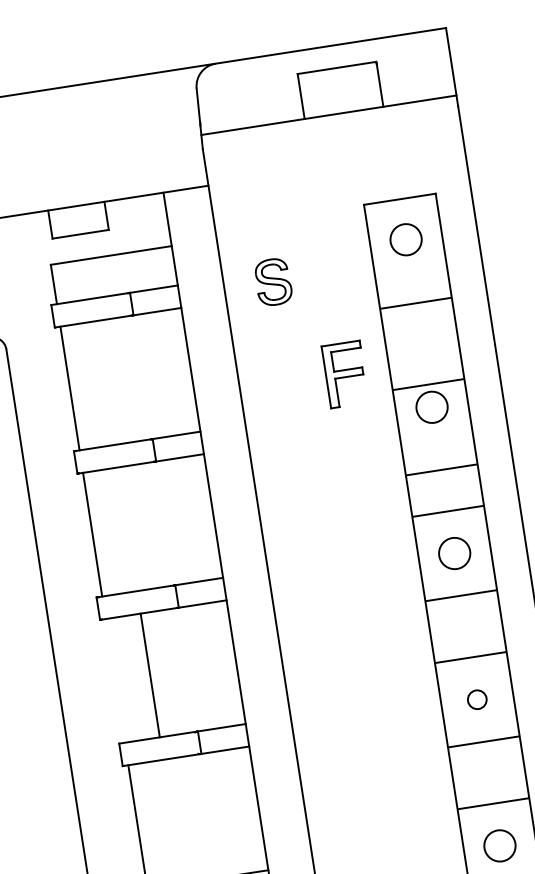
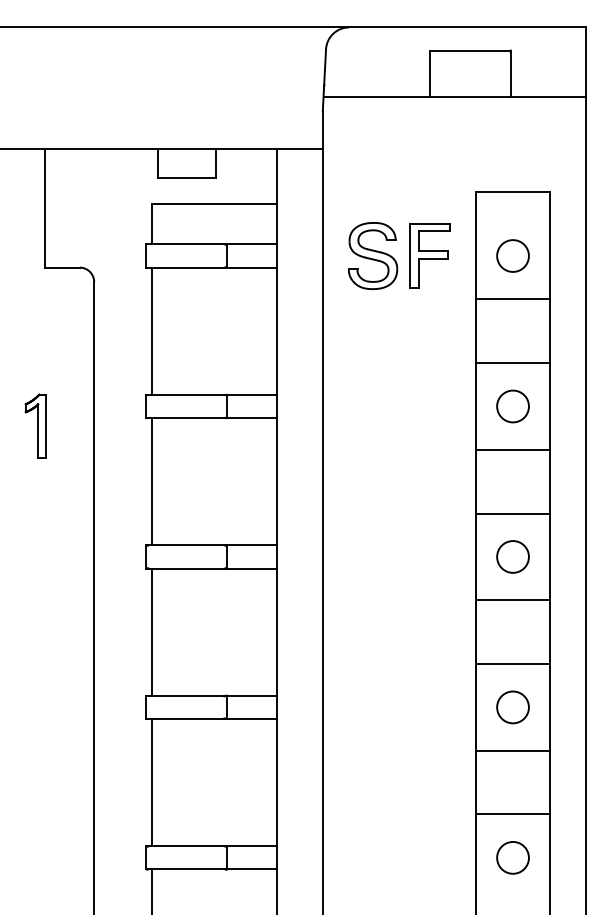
circle: (405, 239) -> (512, 255), moved
part: (273, 281) -> (373, 255), size x1.43
part: (344, 374) -> (429, 255), moved
line: (428, 385) -> (512, 363), moved
line: (441, 469) -> (512, 449), moved
line: (150, 674) -> (152, 631), moved
circle: (476, 699) -> (512, 707), size x1.67

